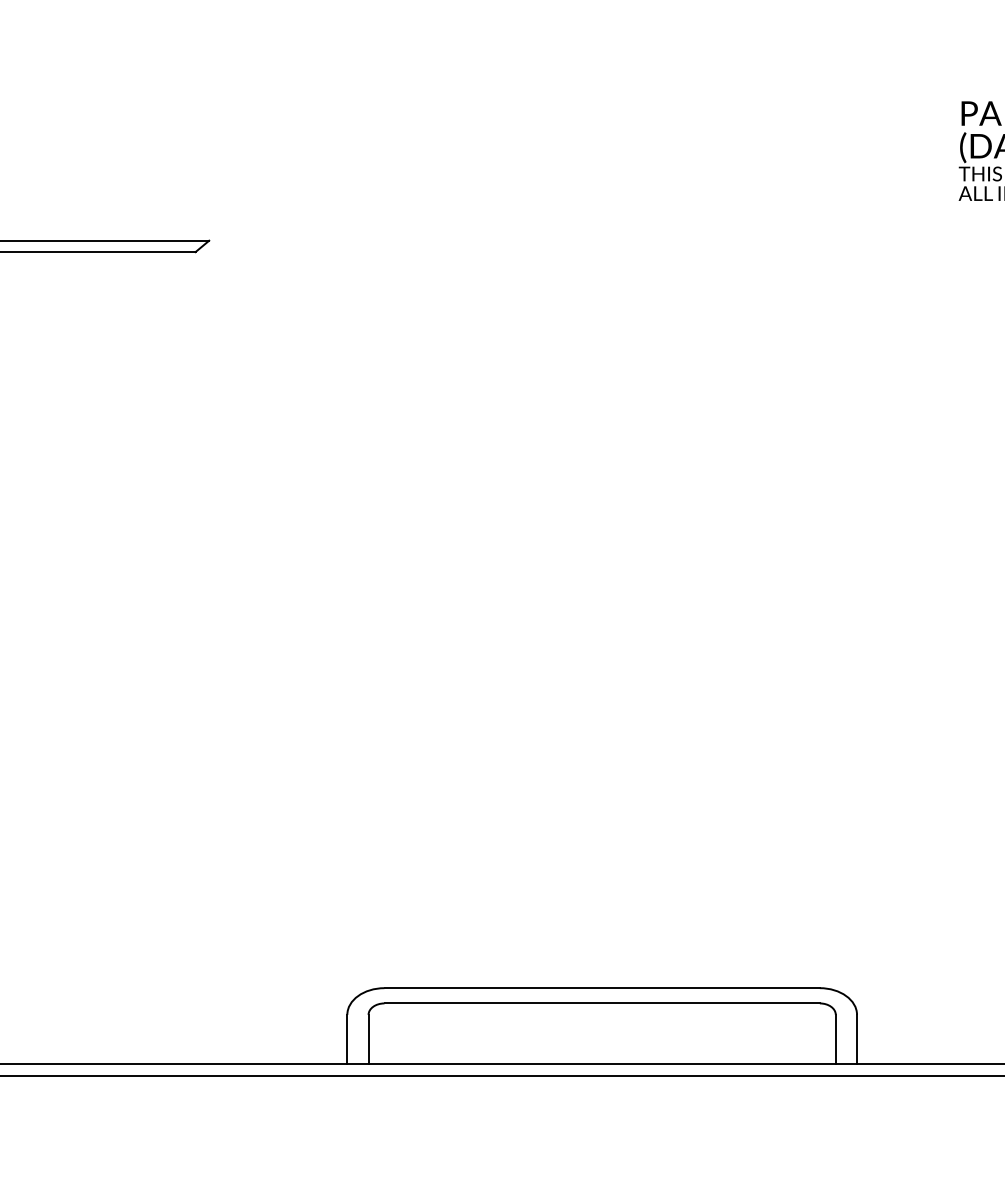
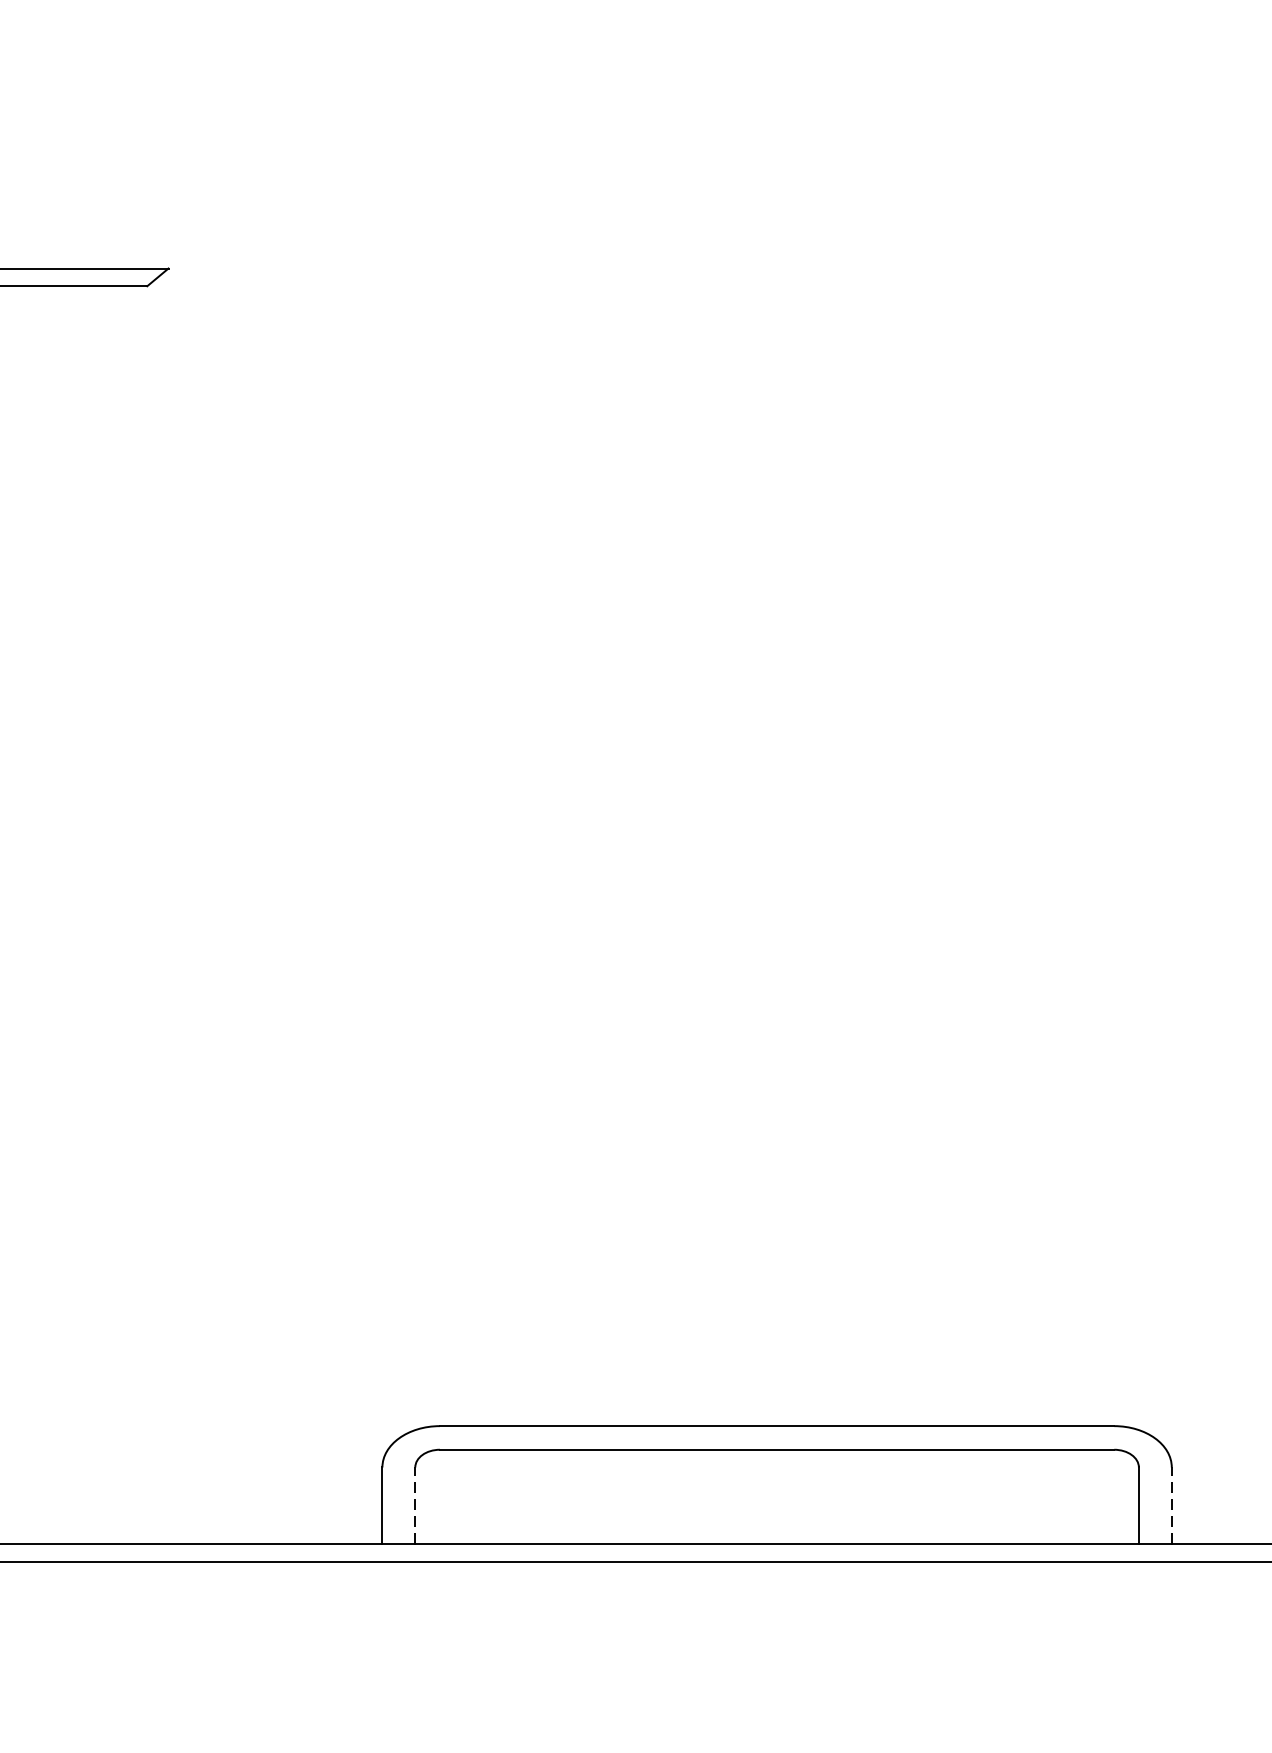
line: (368, 1039) -> (415, 1505), solid -> dashed
line: (857, 1039) -> (1172, 1505), solid -> dashed

